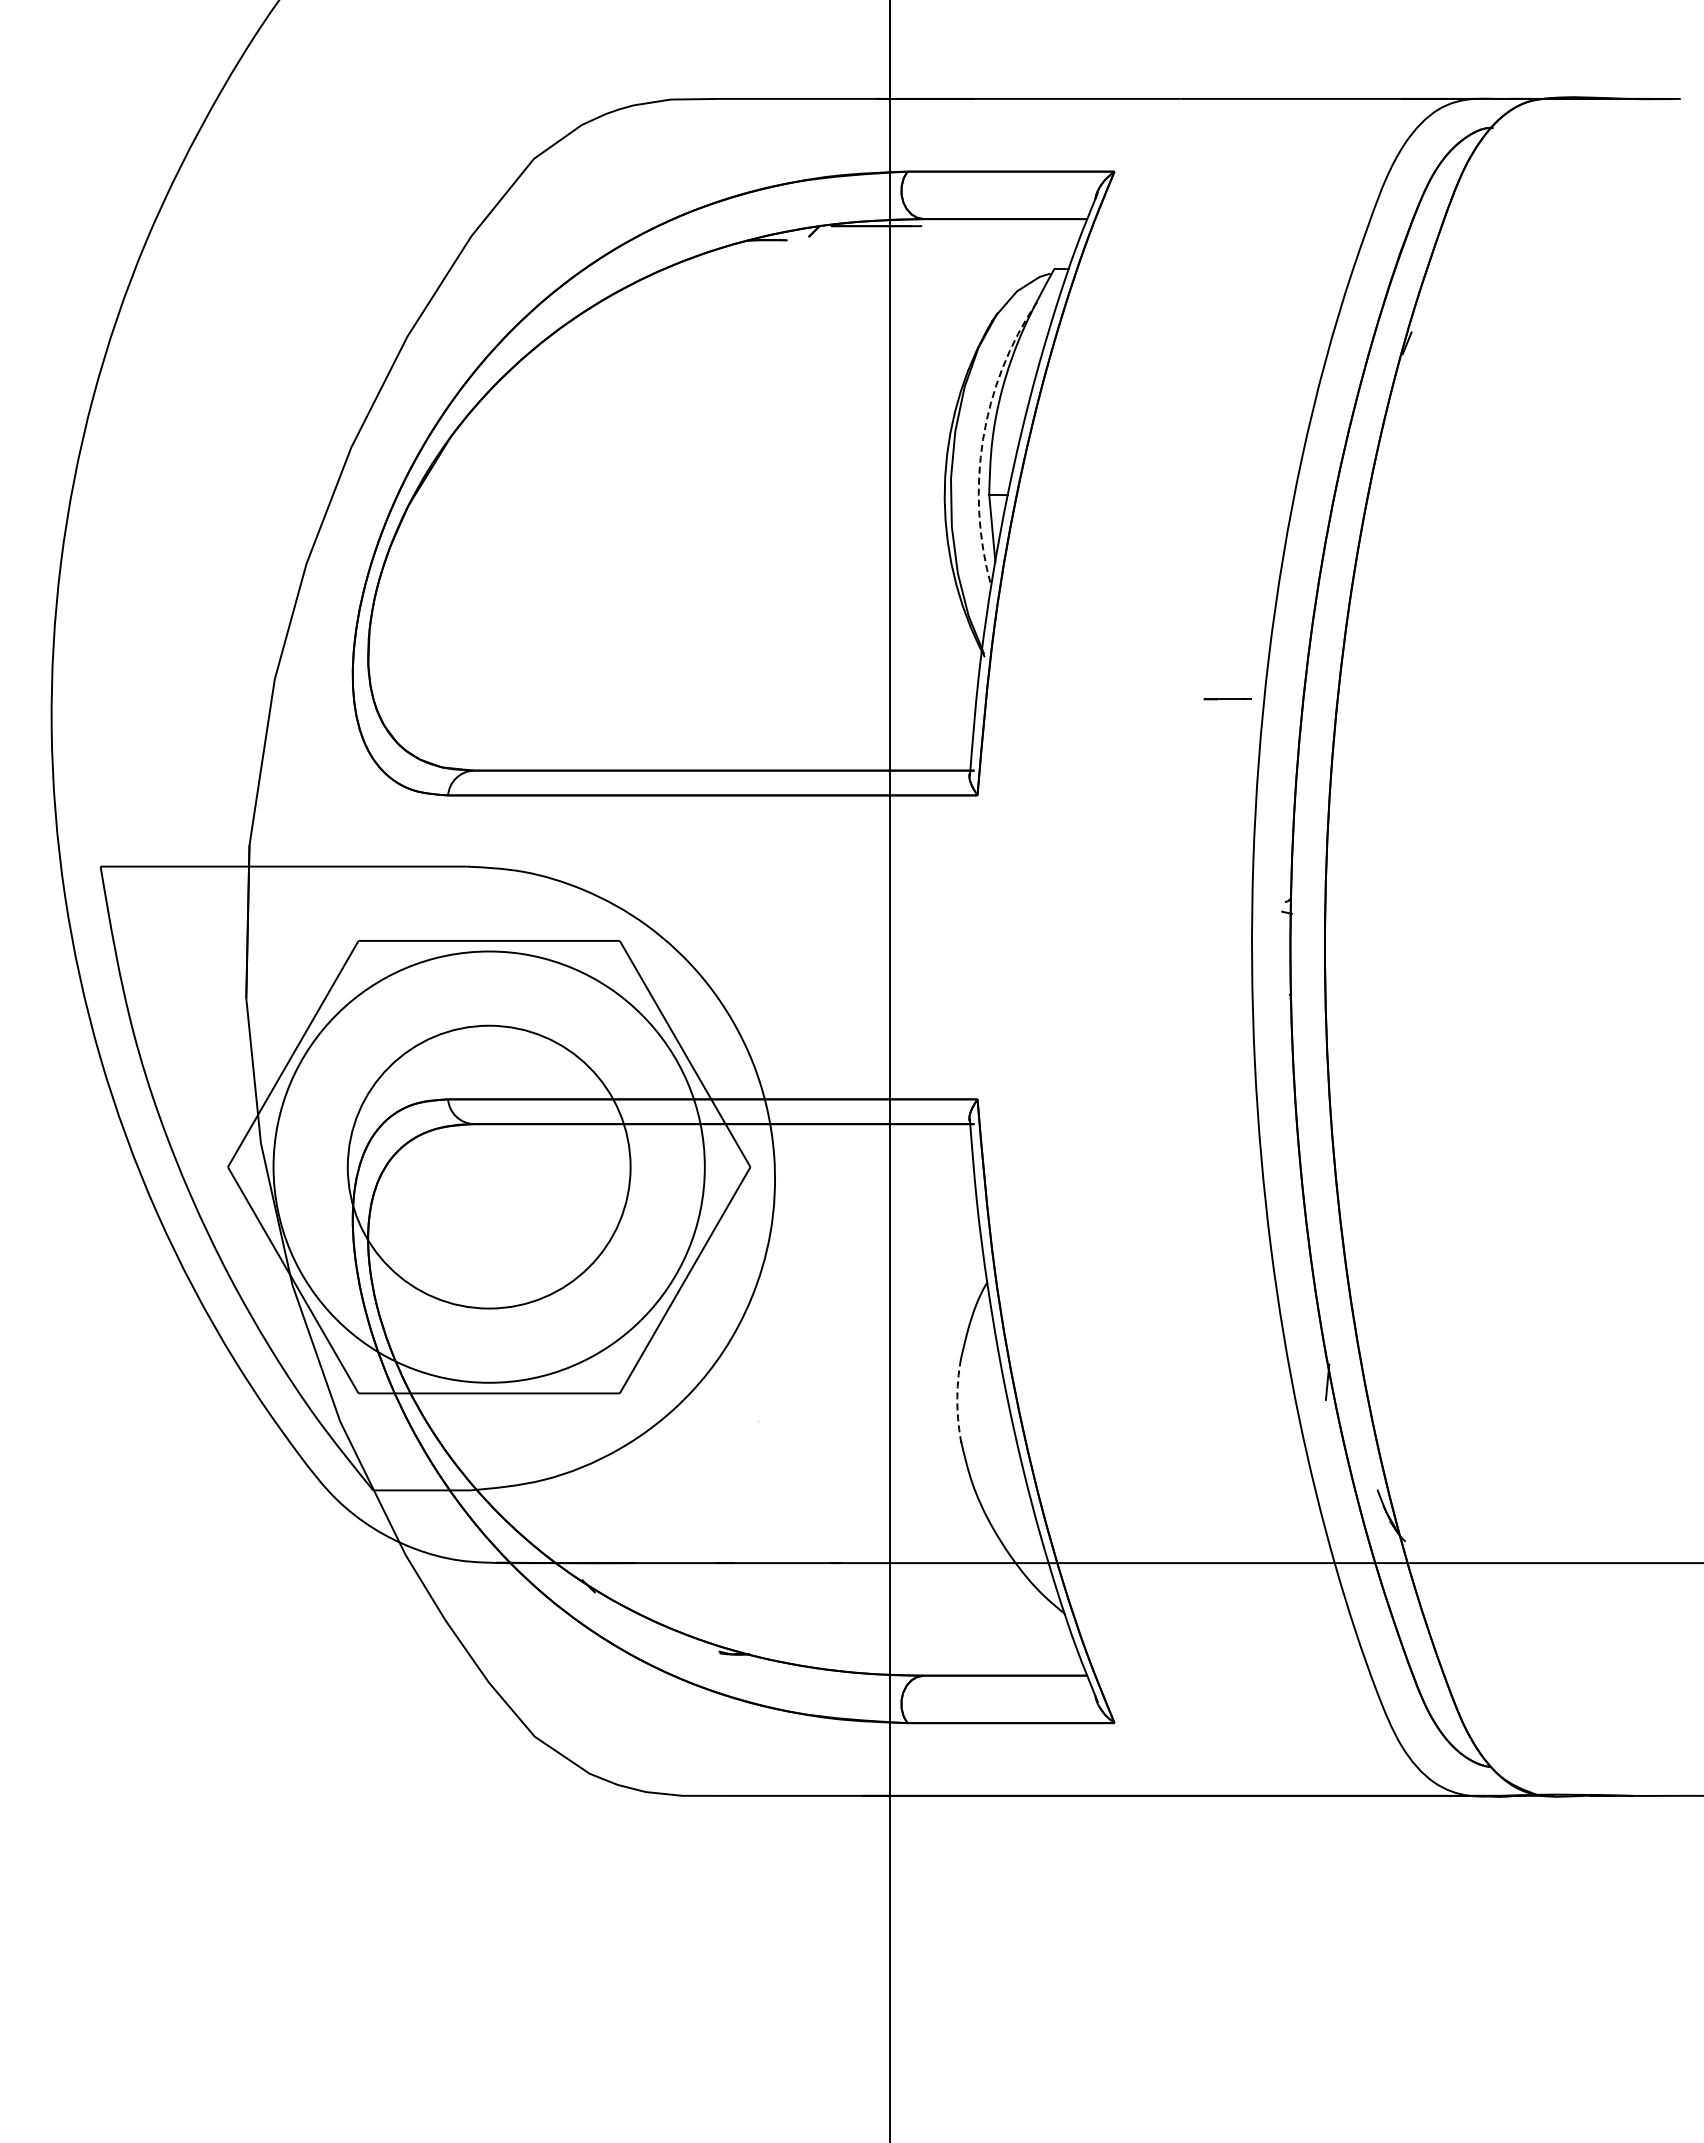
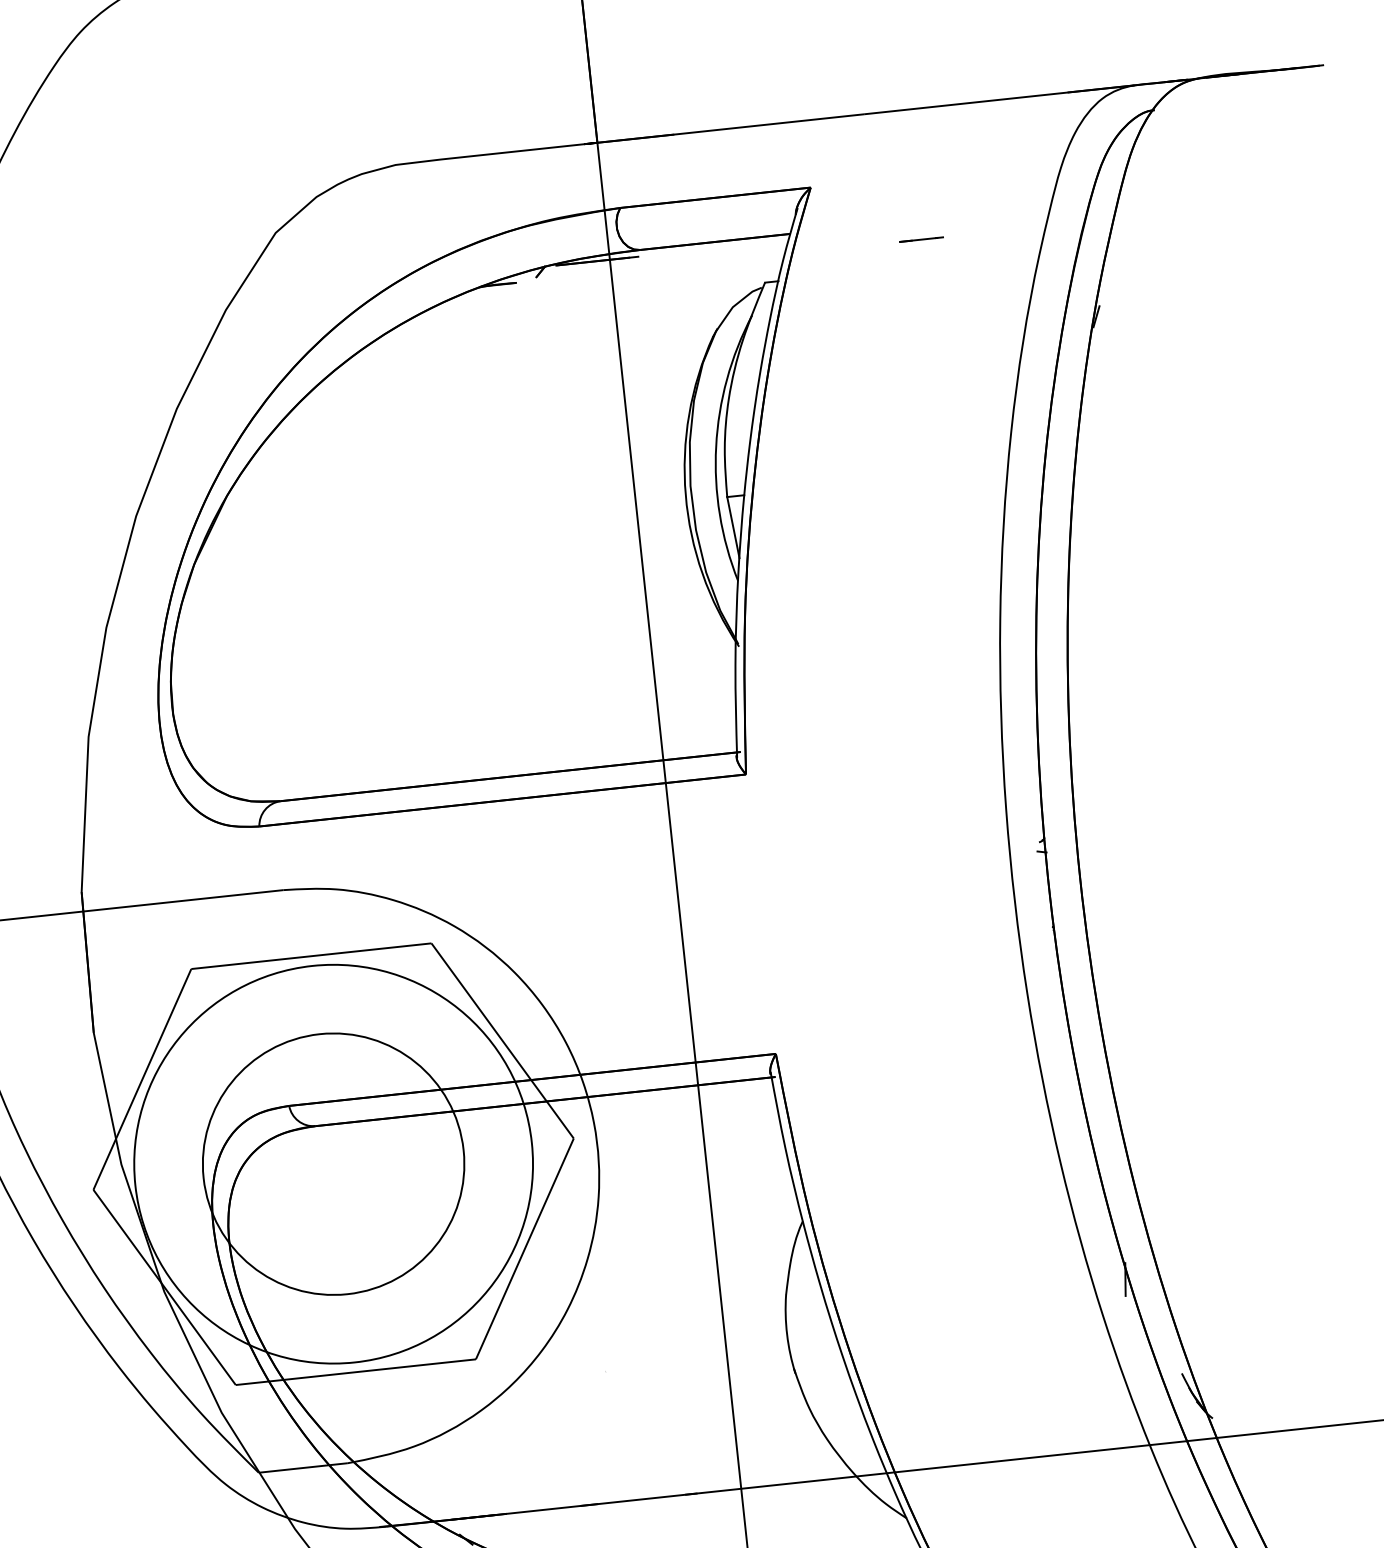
arc: (983, 439) -> (716, 446), dashed -> solid
line: (1227, 699) -> (921, 239), moved
arc: (957, 1402) -> (787, 1334), dashed -> solid

